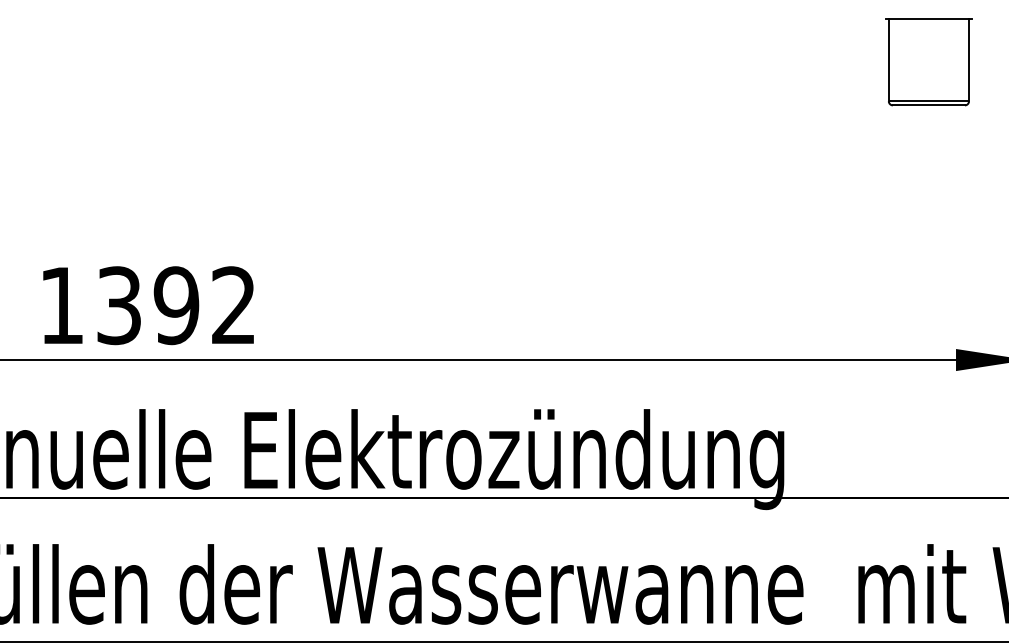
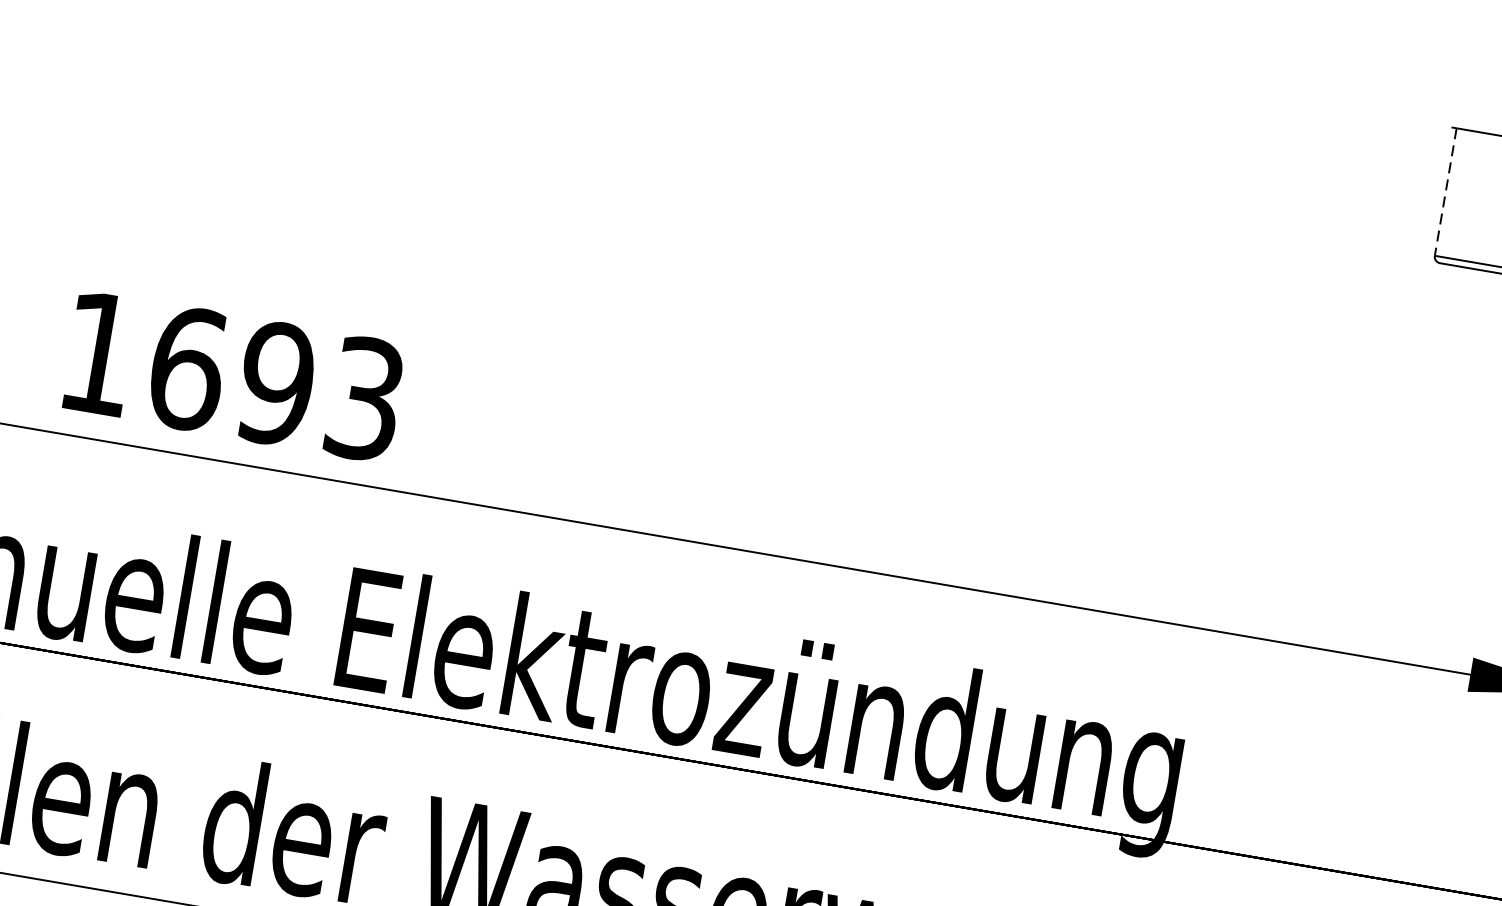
line: (888, 60) -> (1445, 192), solid -> dashed
text: (176, 305) -> (276, 383), 1392 -> 1693

